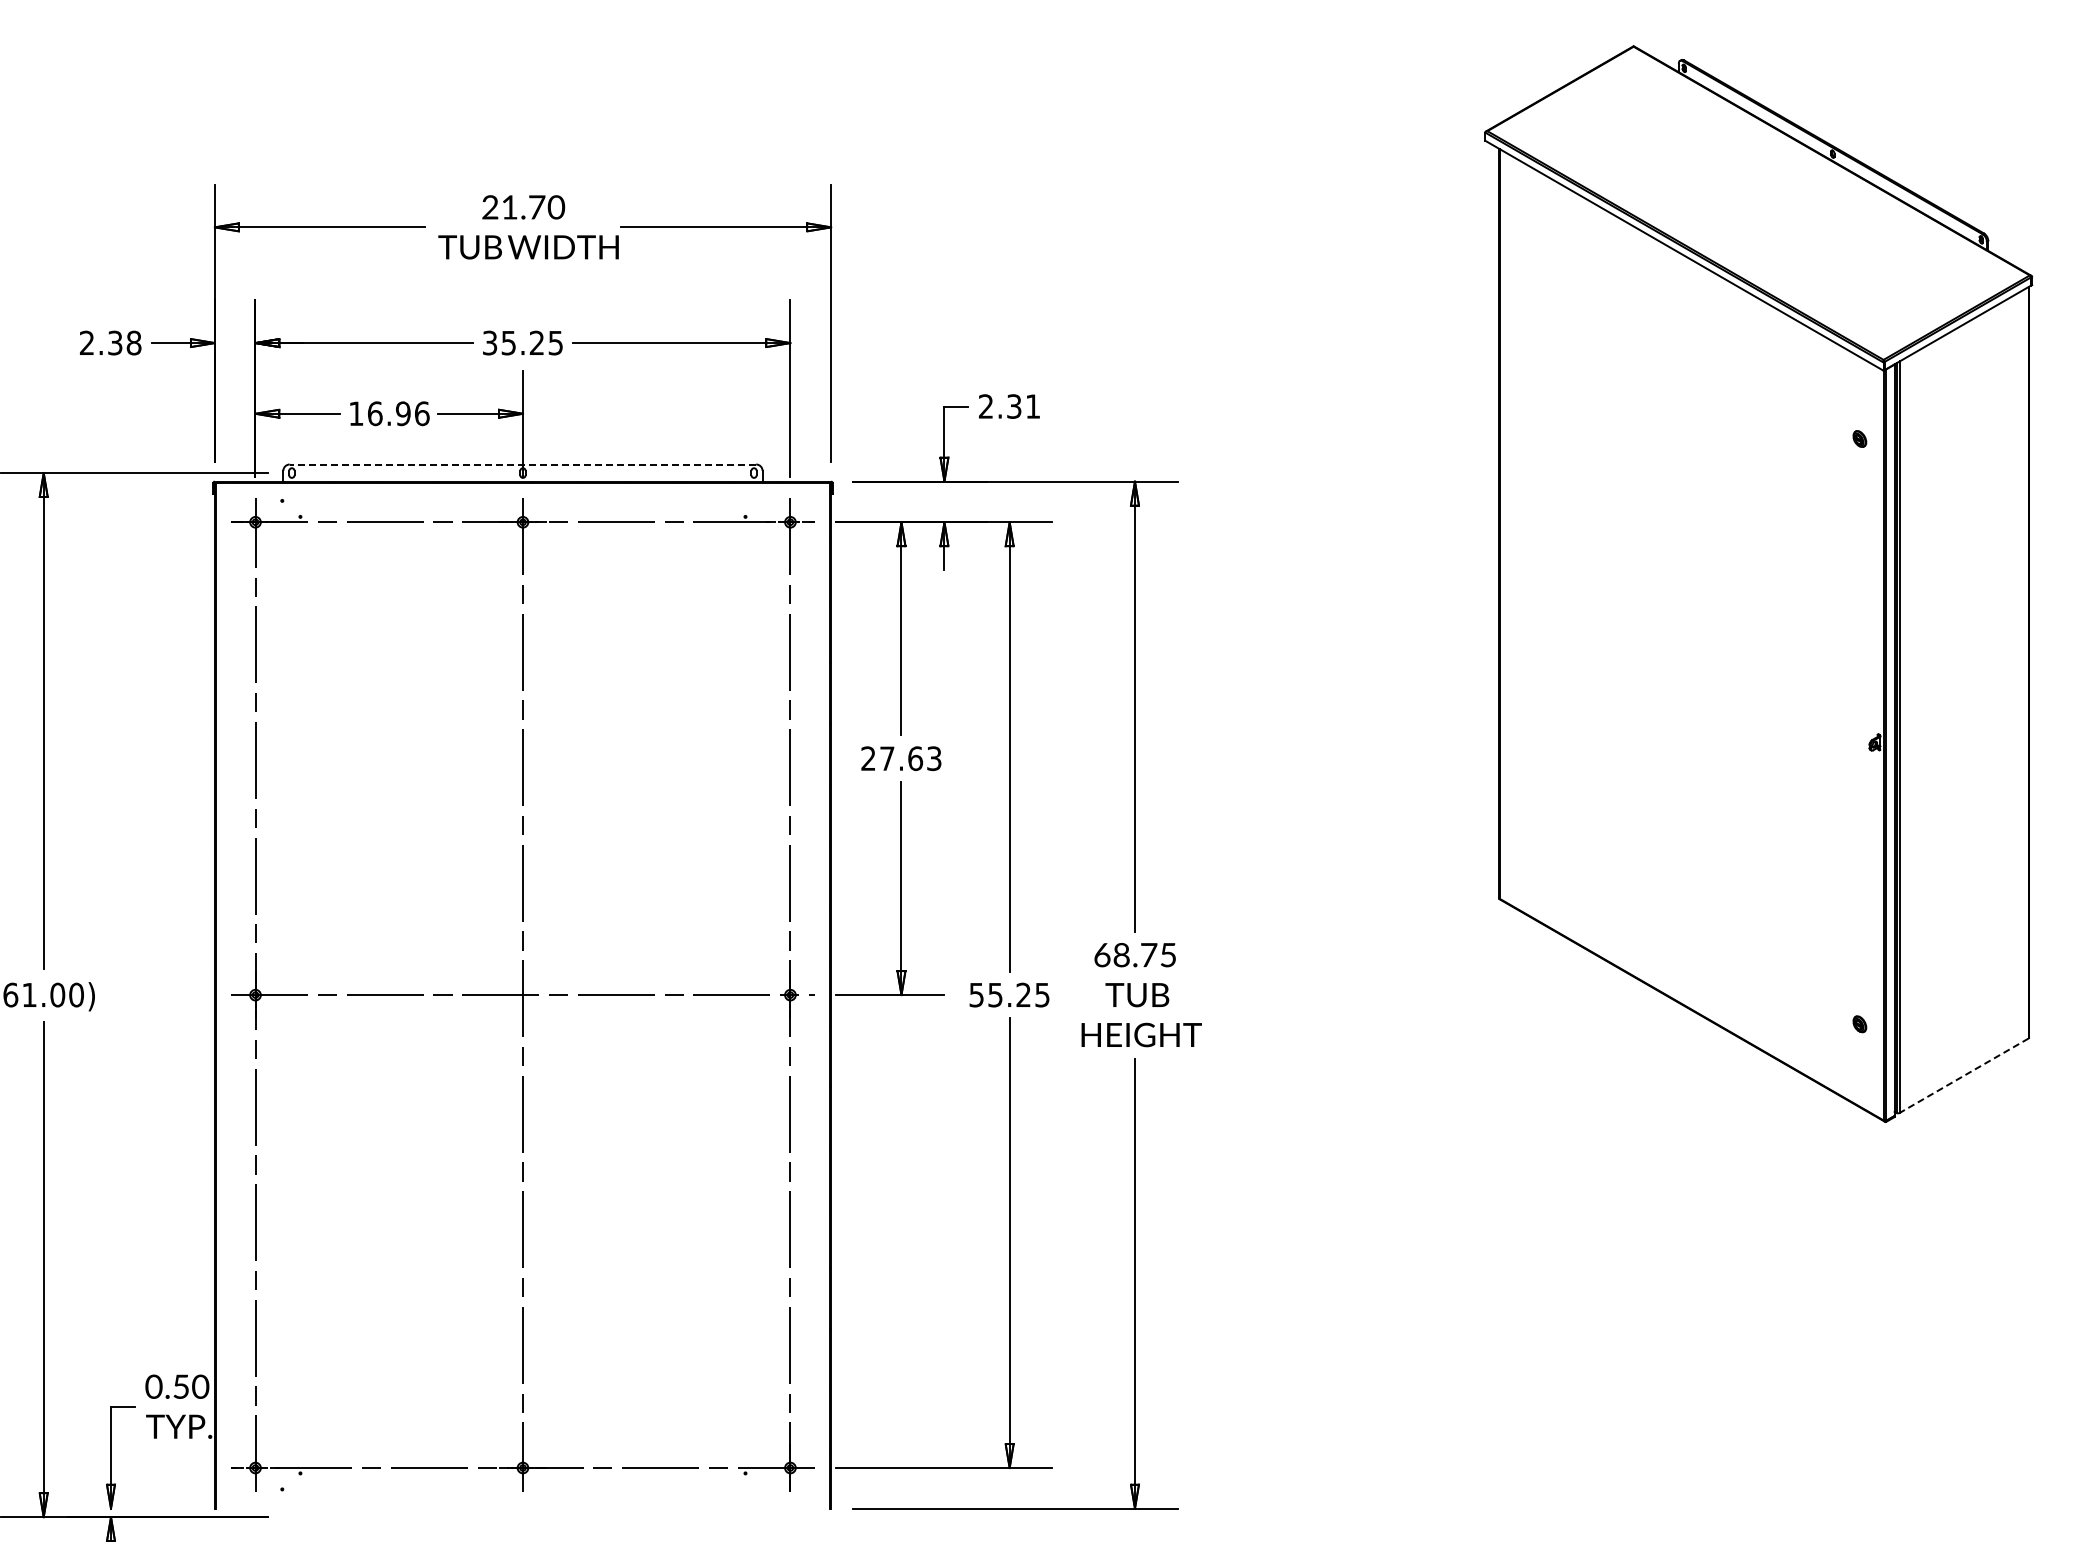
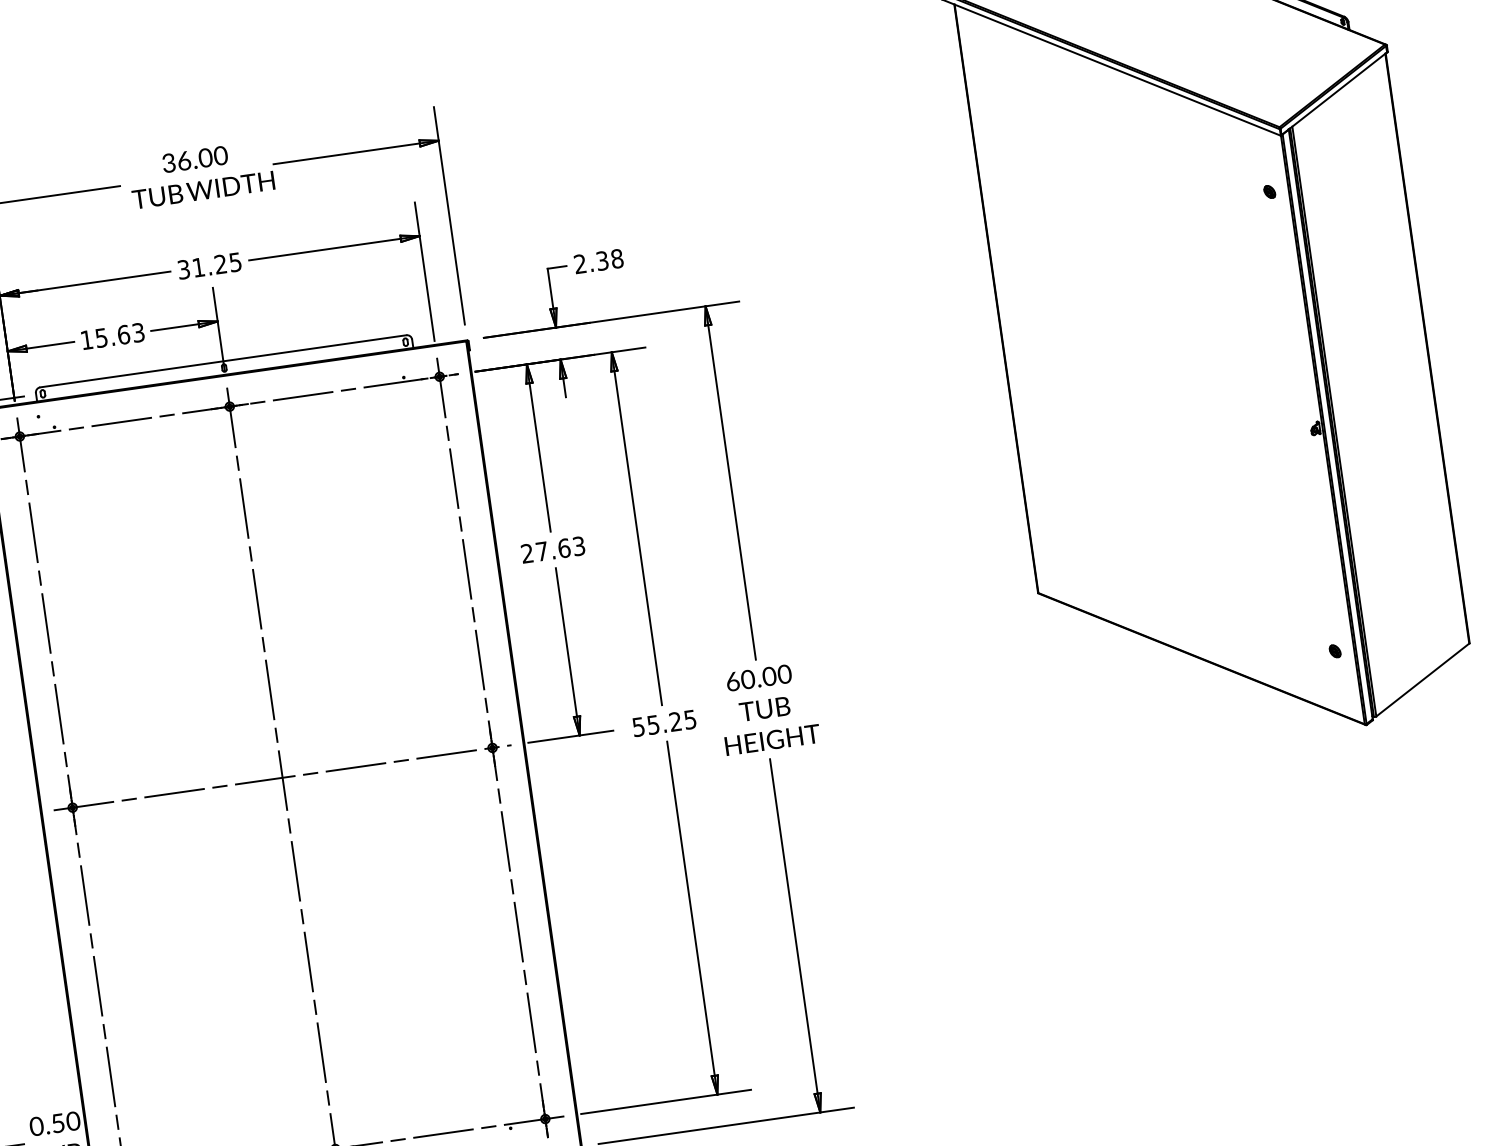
text: (513, 207) -> (187, 160), 21.70 -> 36.00
text: (508, 343) -> (198, 267), 35.25 -> 31.25
text: (1032, 406) -> (616, 258), 2.31 -> 2.38
text: (398, 413) -> (119, 335), 16.96 -> 15.63
line: (522, 464) -> (222, 361), dashed -> solid
text: (1145, 955) -> (766, 677), 68.75 -> 60.00
line: (1964, 1075) -> (1423, 679), dashed -> solid

